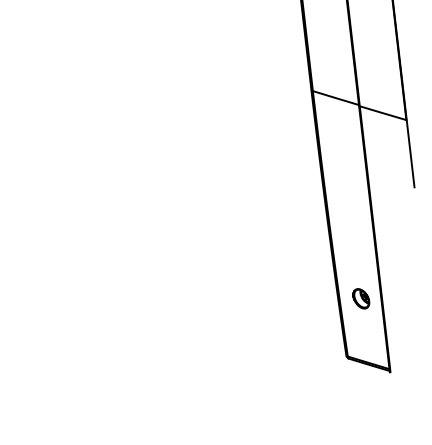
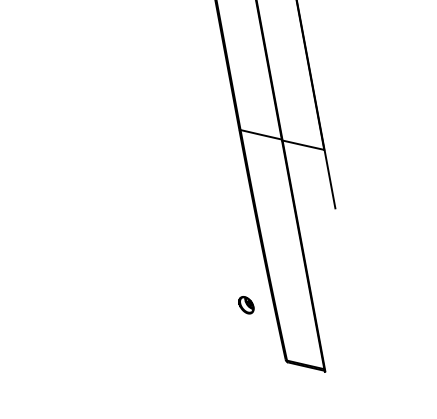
part: (361, 299) -> (246, 305), moved

